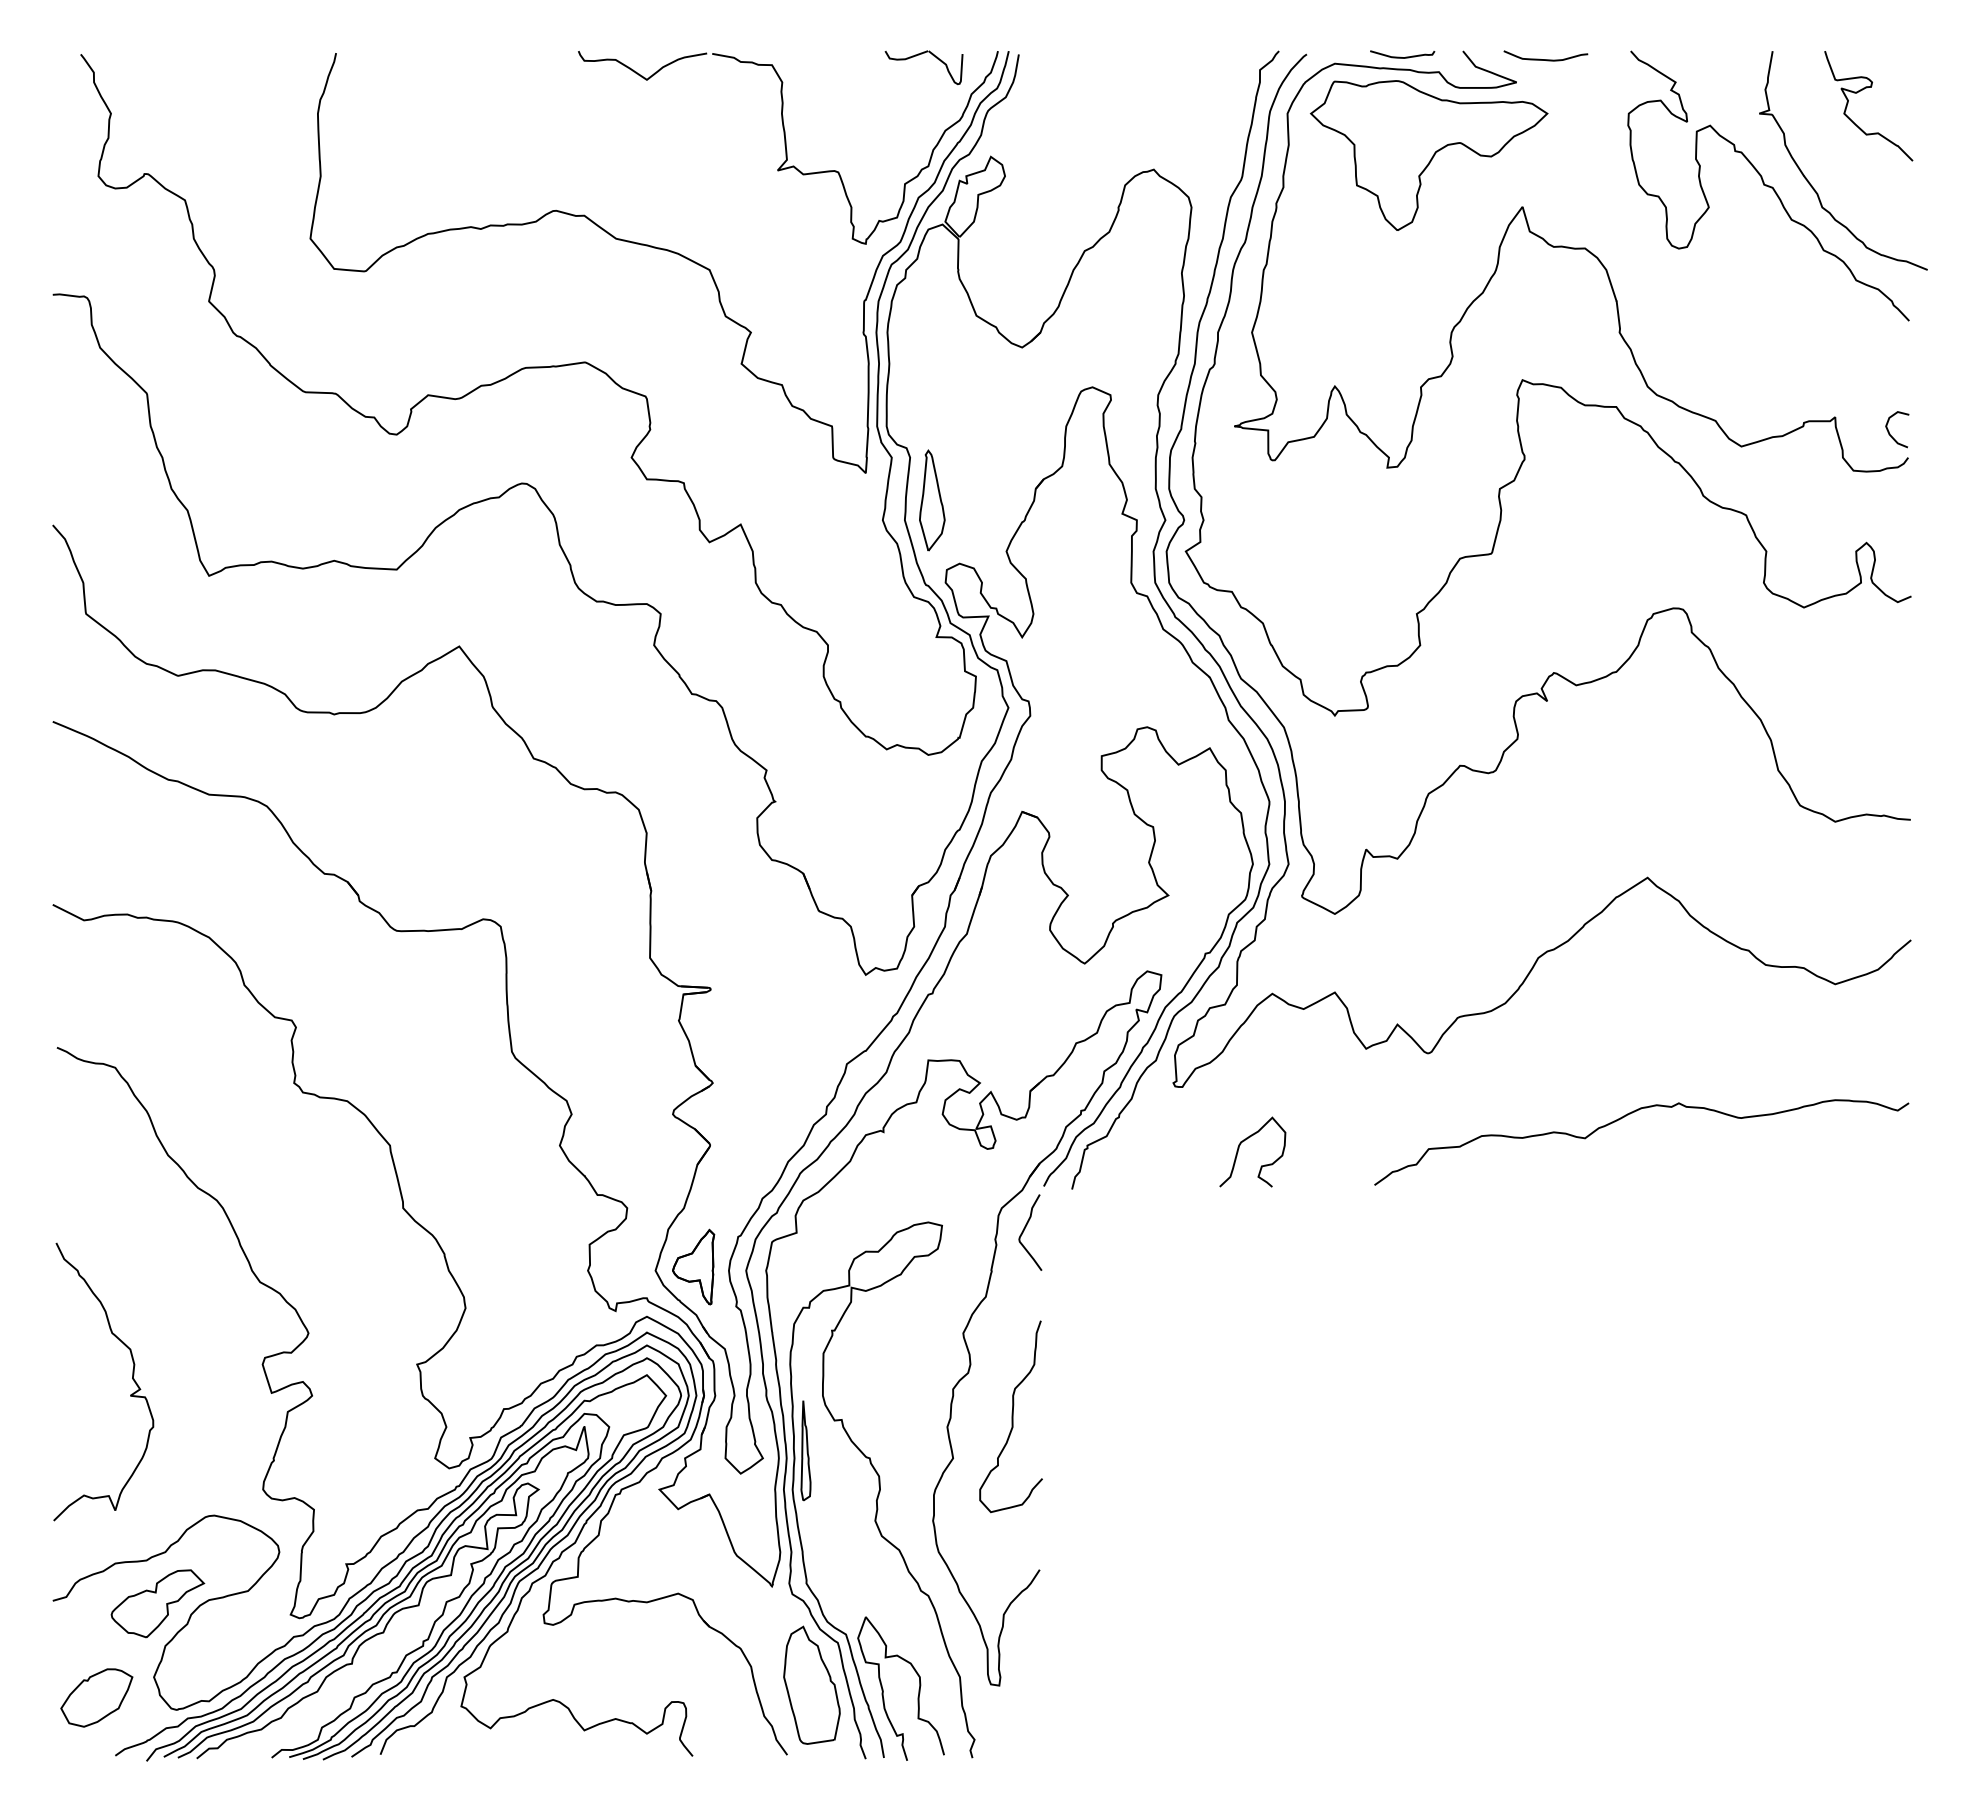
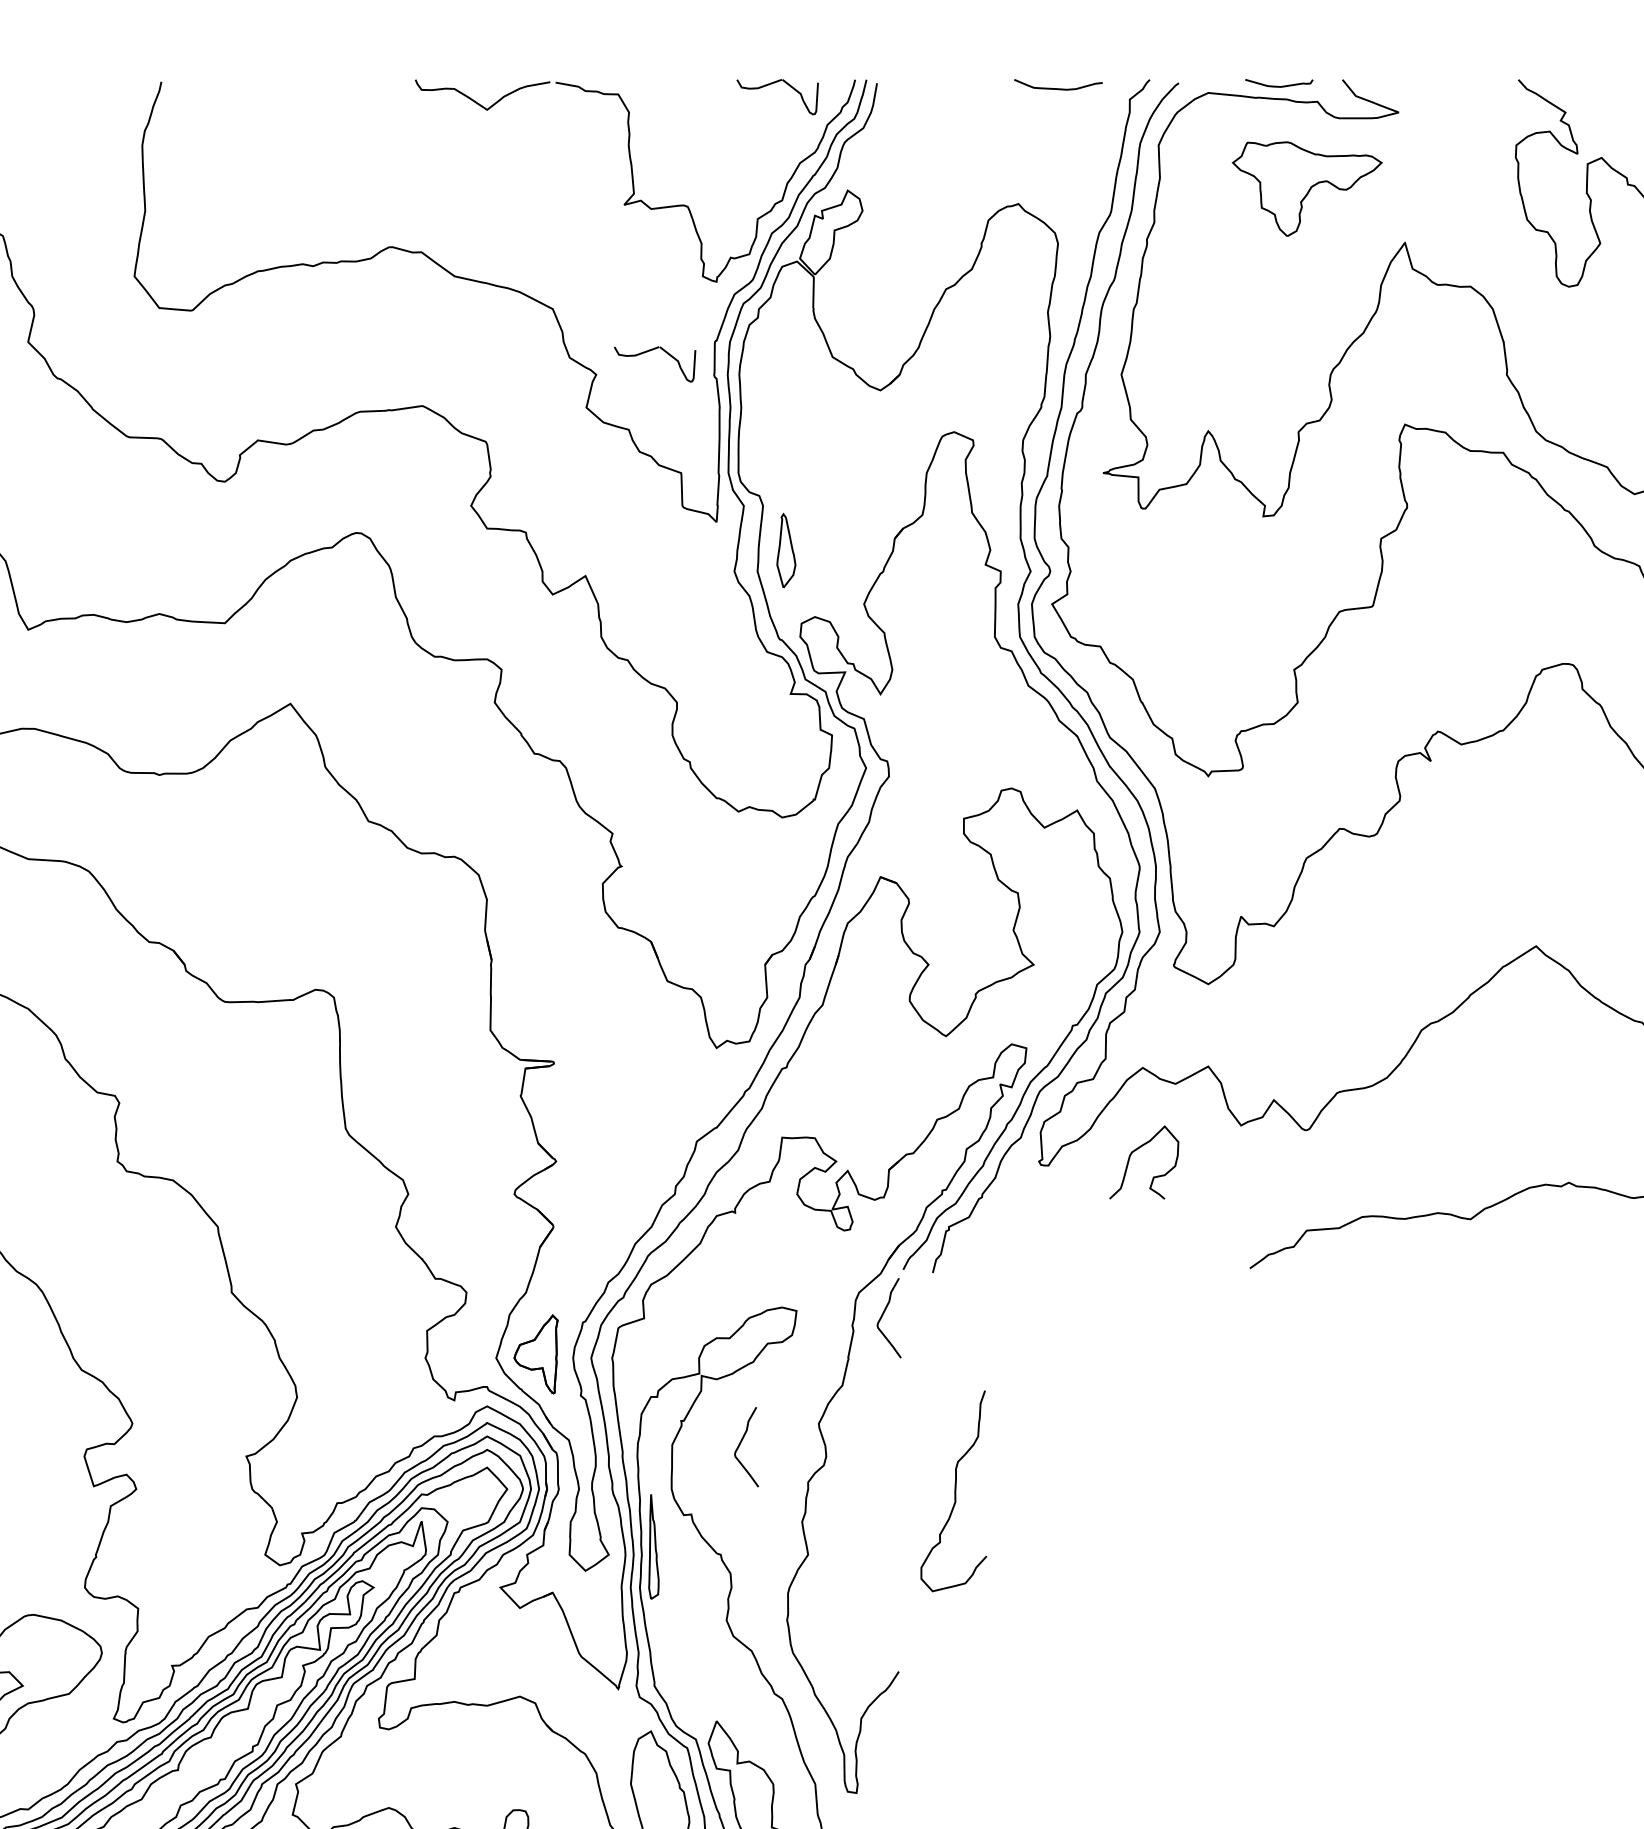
curve: (1545, 59) -> (1058, 88), moved
part: (1429, 155) -> (1307, 189), size x0.6
part: (802, 310) -> (650, 351), added
part: (932, 500) -> (786, 550), size x0.7
curve: (1244, 1141) -> (1135, 1151), moved
curve: (889, 1352) -> (741, 1443), added
curve: (1011, 1416) -> (954, 1491), moved

